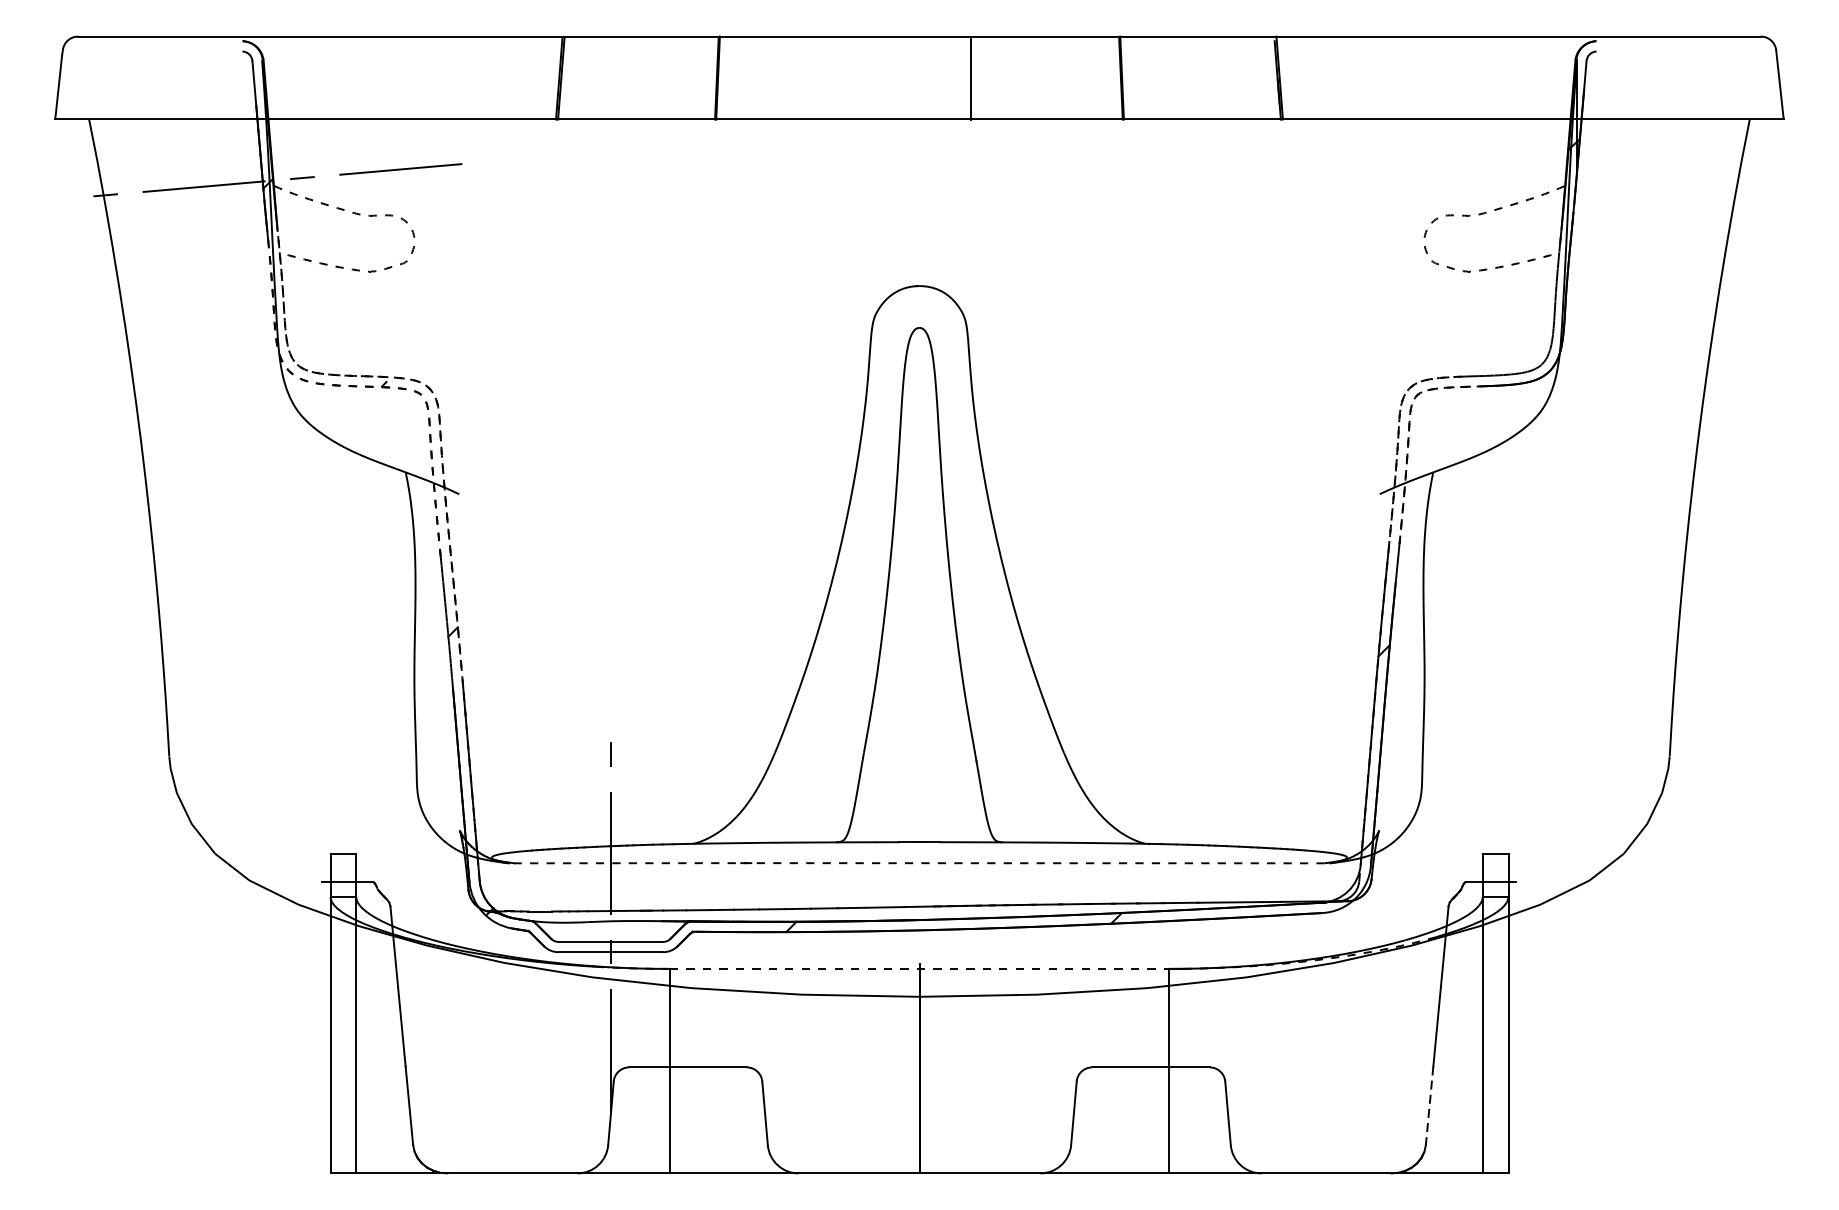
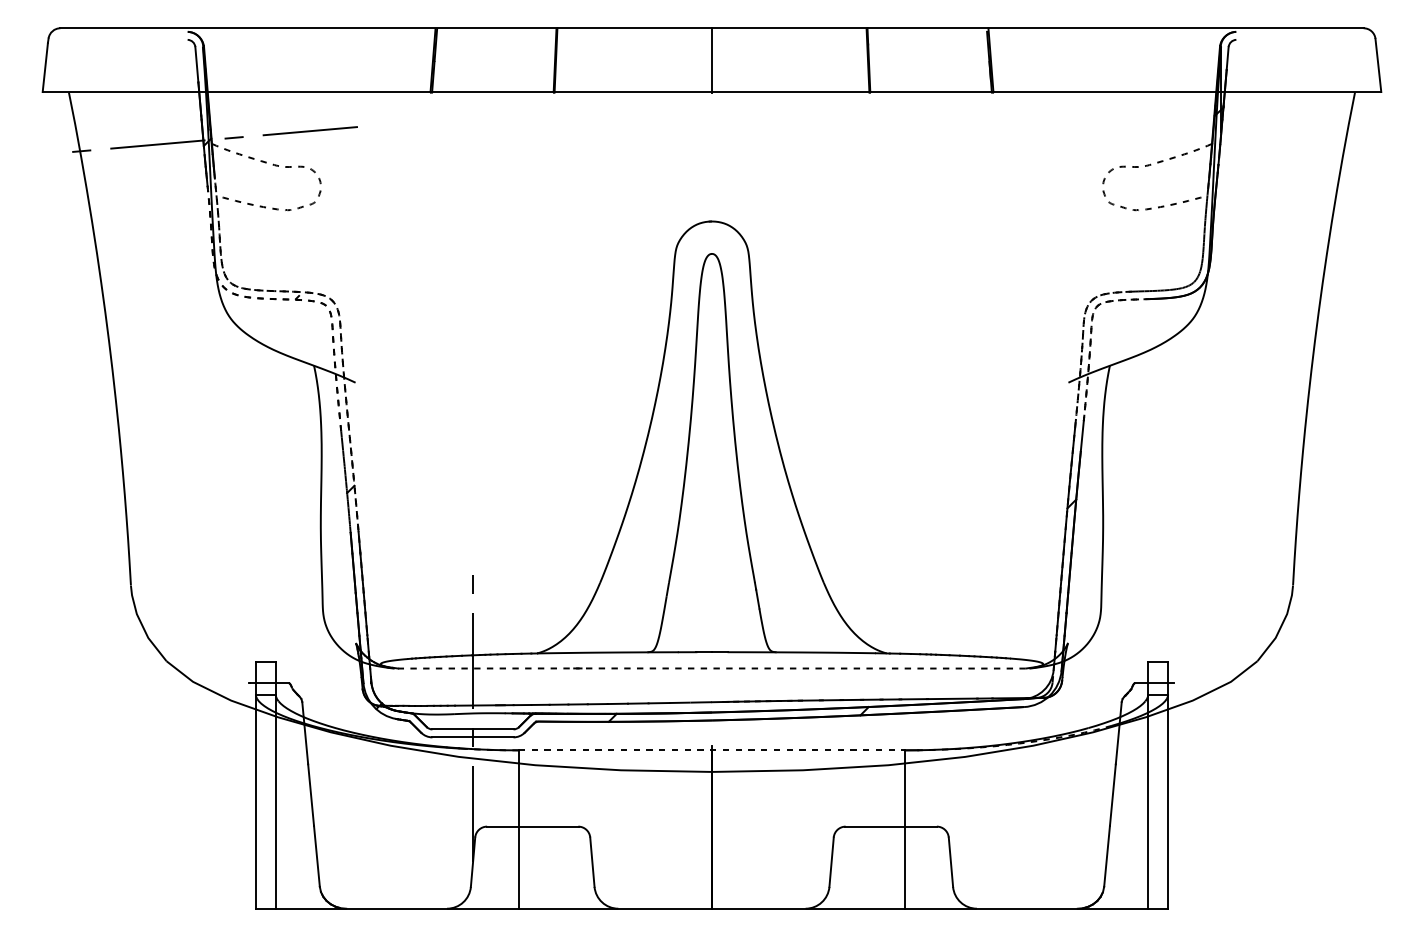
line: (970, 78) -> (711, 60), moved
line: (1430, 1105) -> (1107, 856), dashed -> solid

